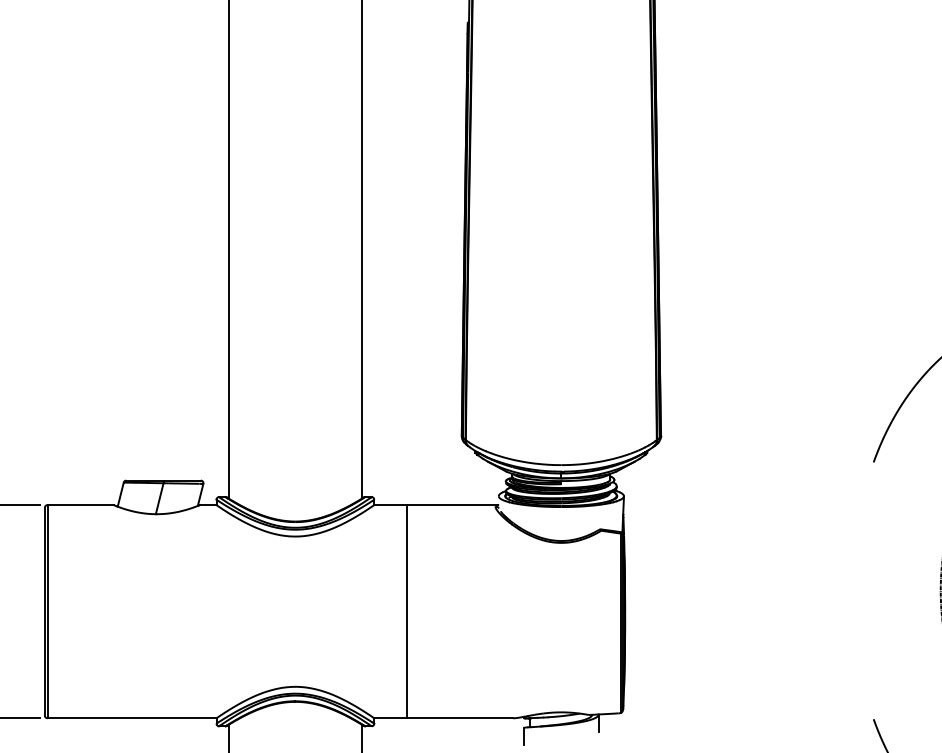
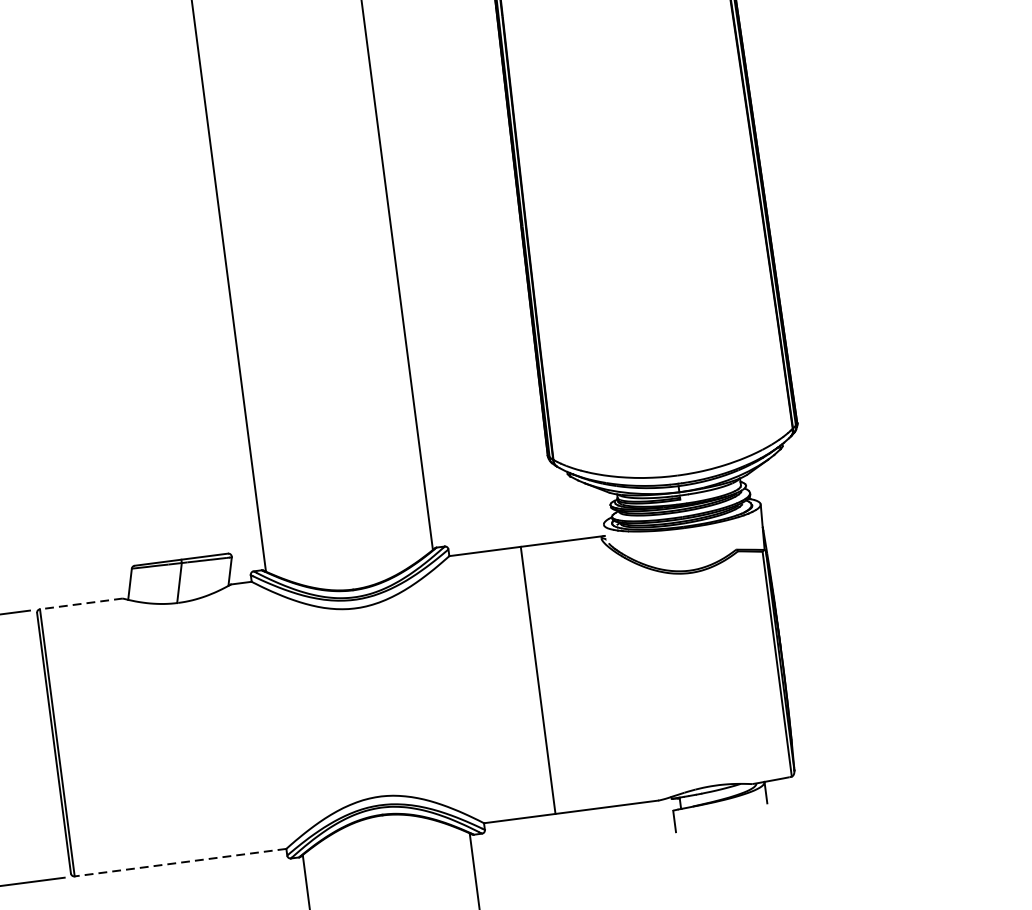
line: (80, 505) -> (81, 604), solid -> dashed
line: (407, 611) -> (538, 680), moved
line: (131, 718) -> (179, 862), solid -> dashed

